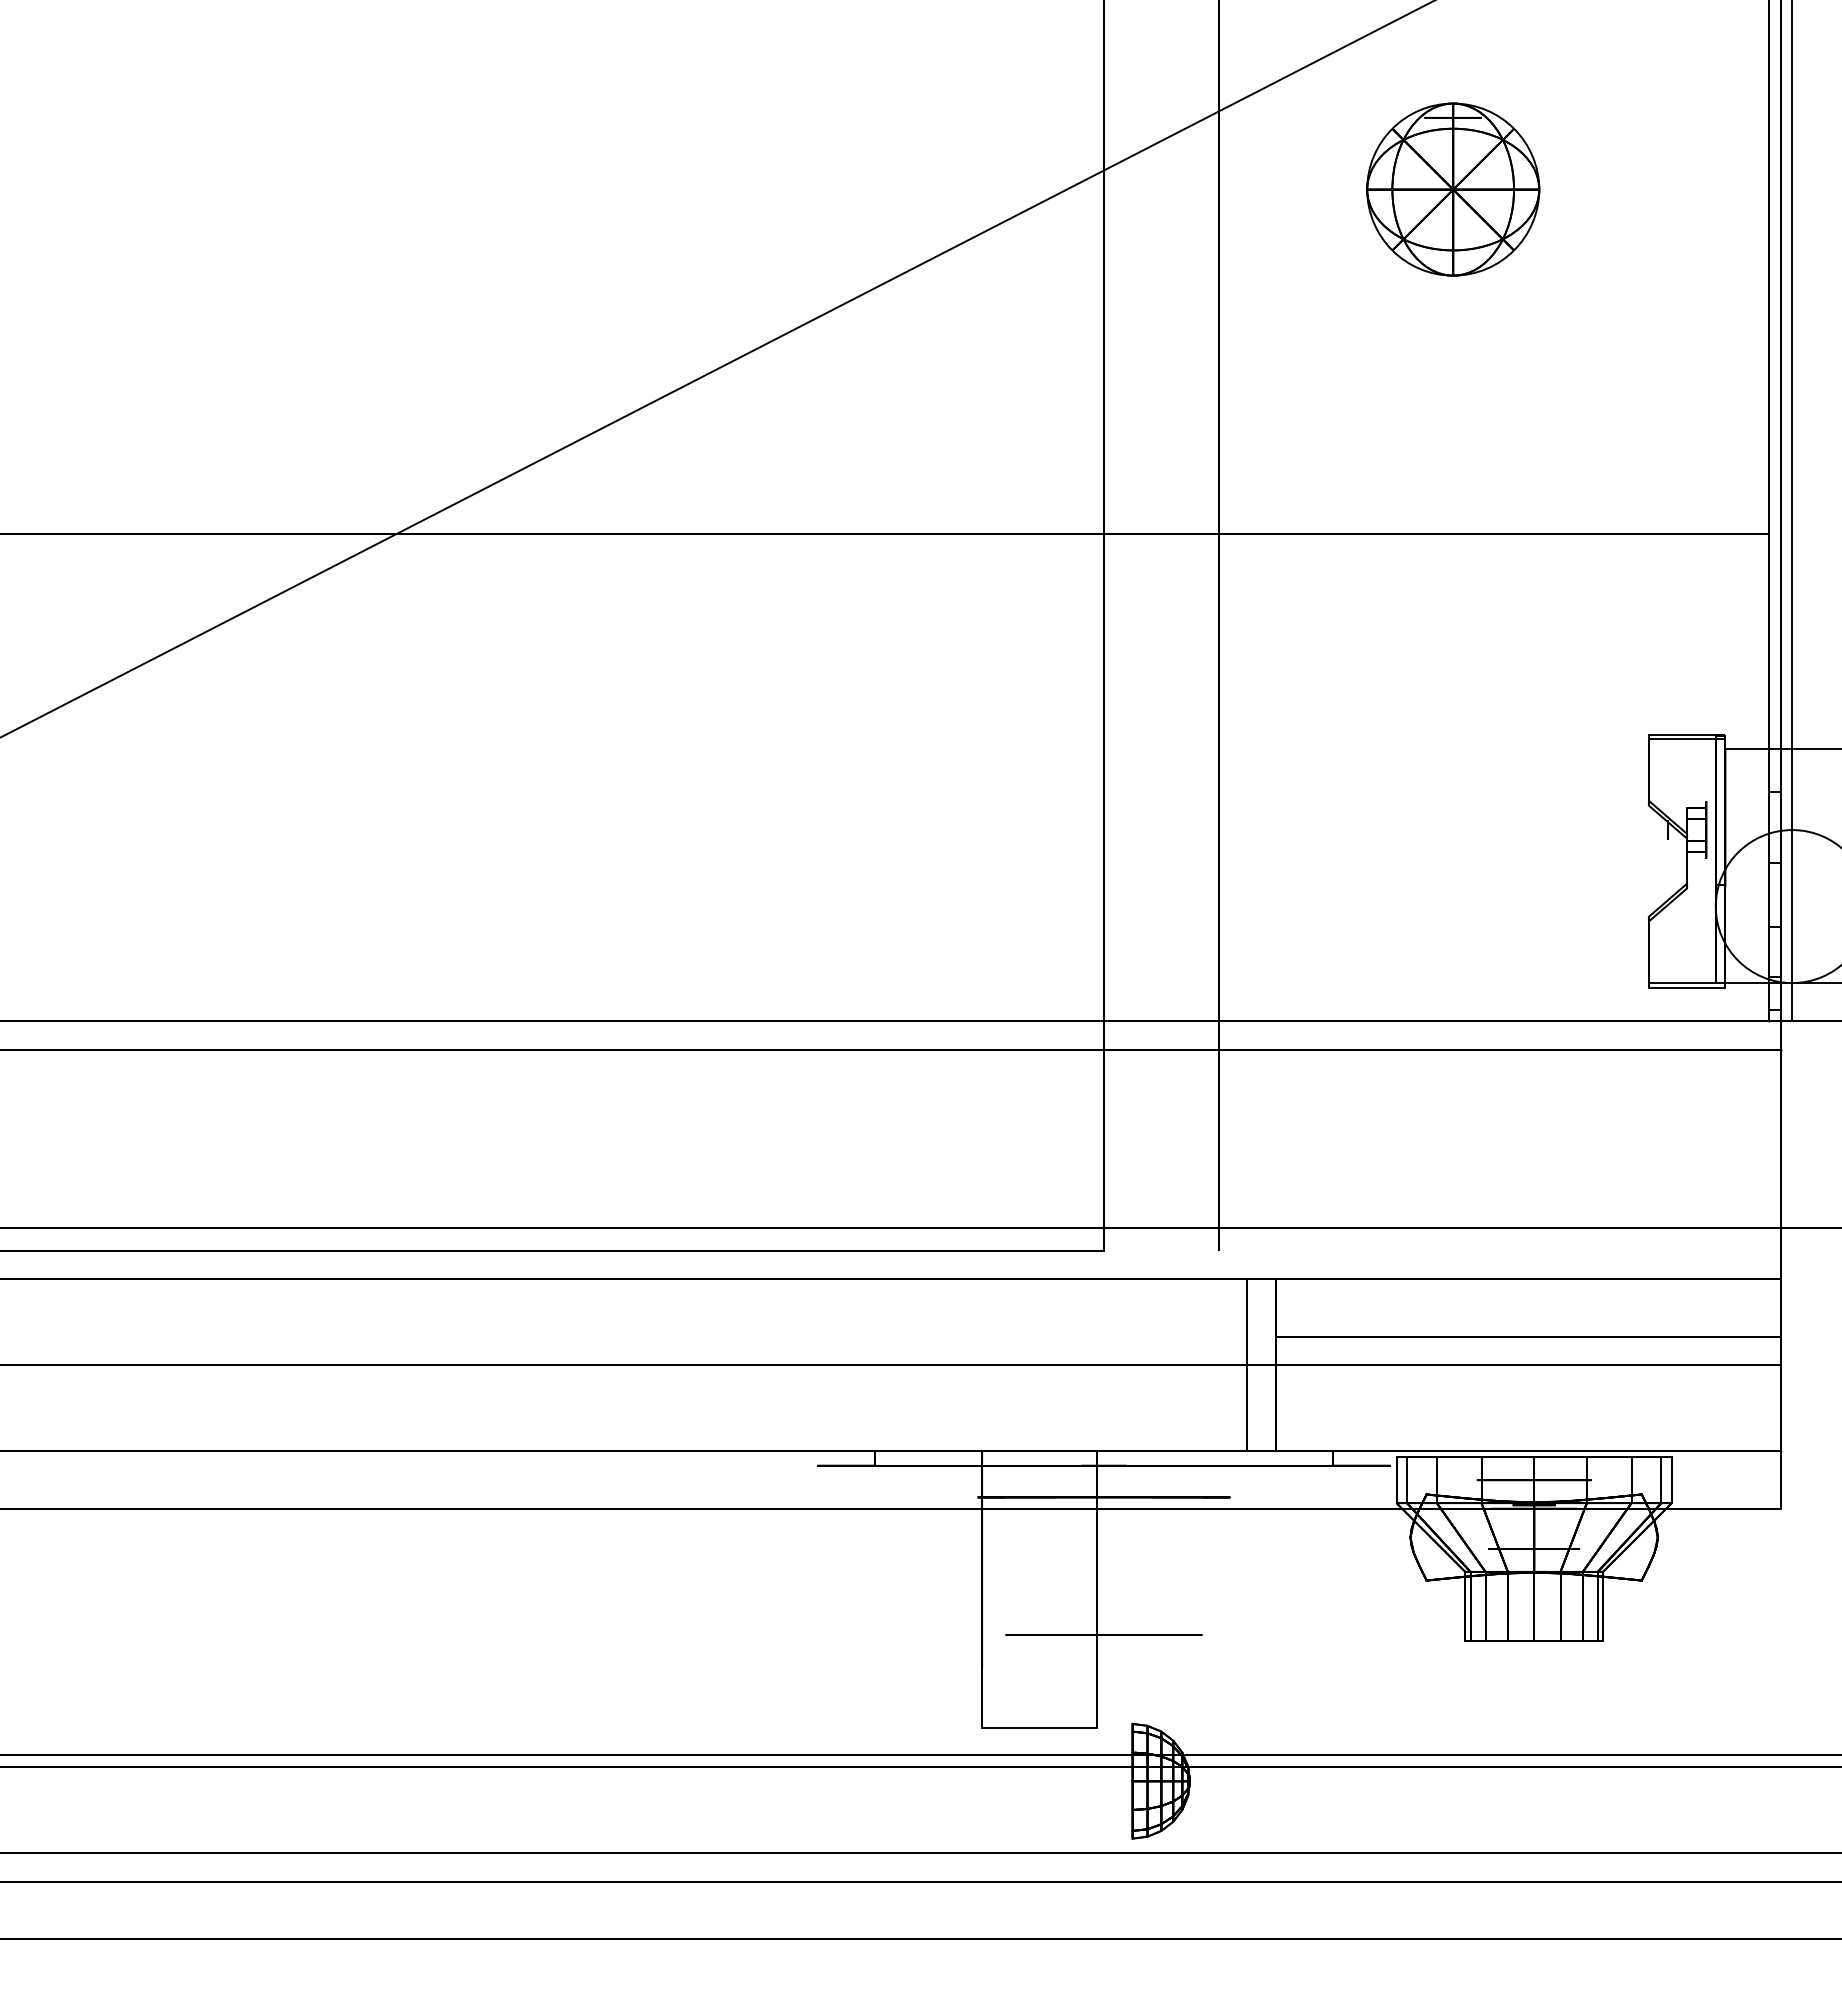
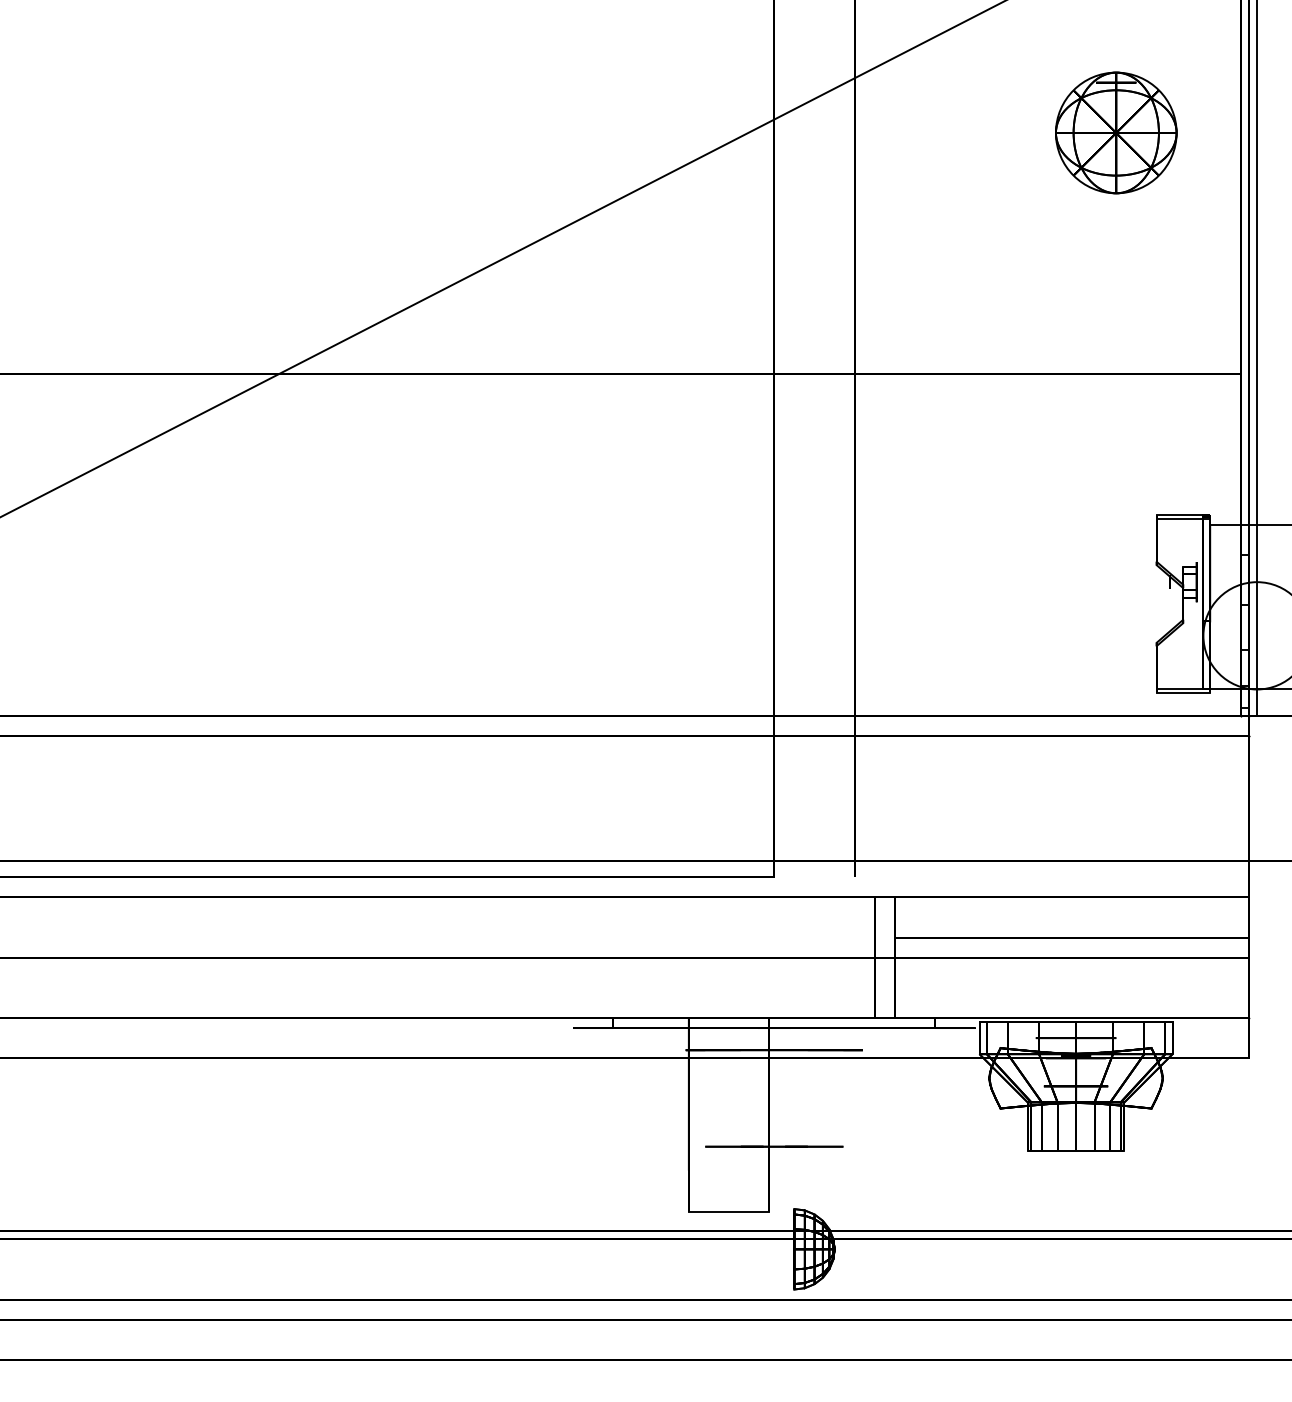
part: (1453, 188) -> (1116, 132), moved

